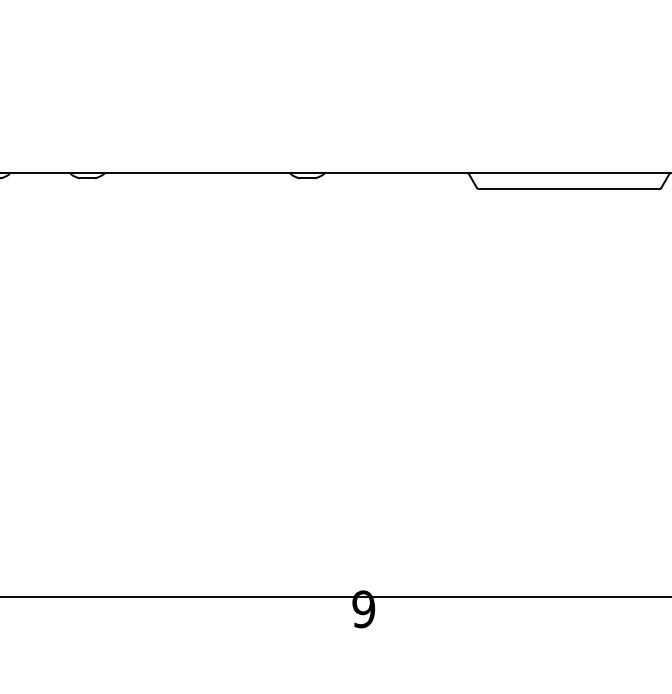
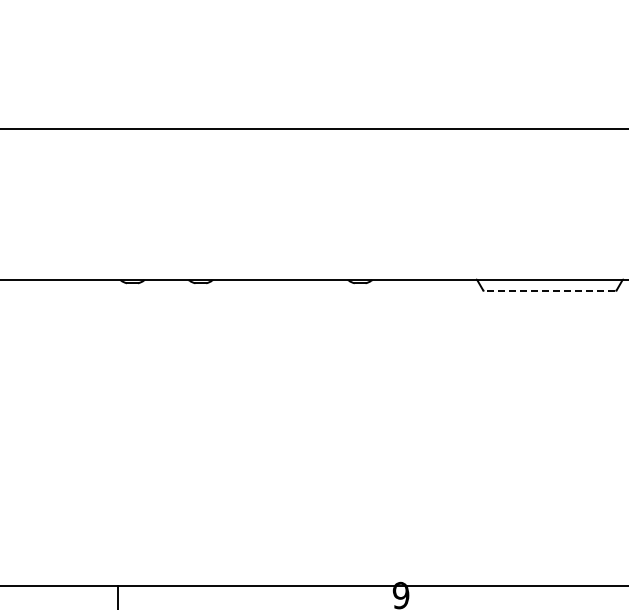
line: (568, 188) -> (549, 290), solid -> dashed

